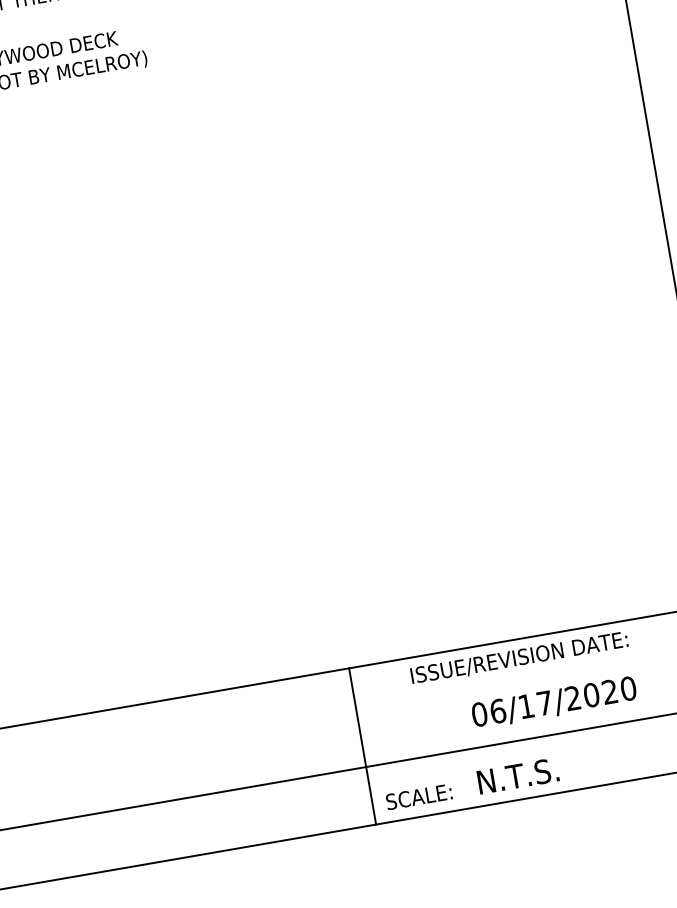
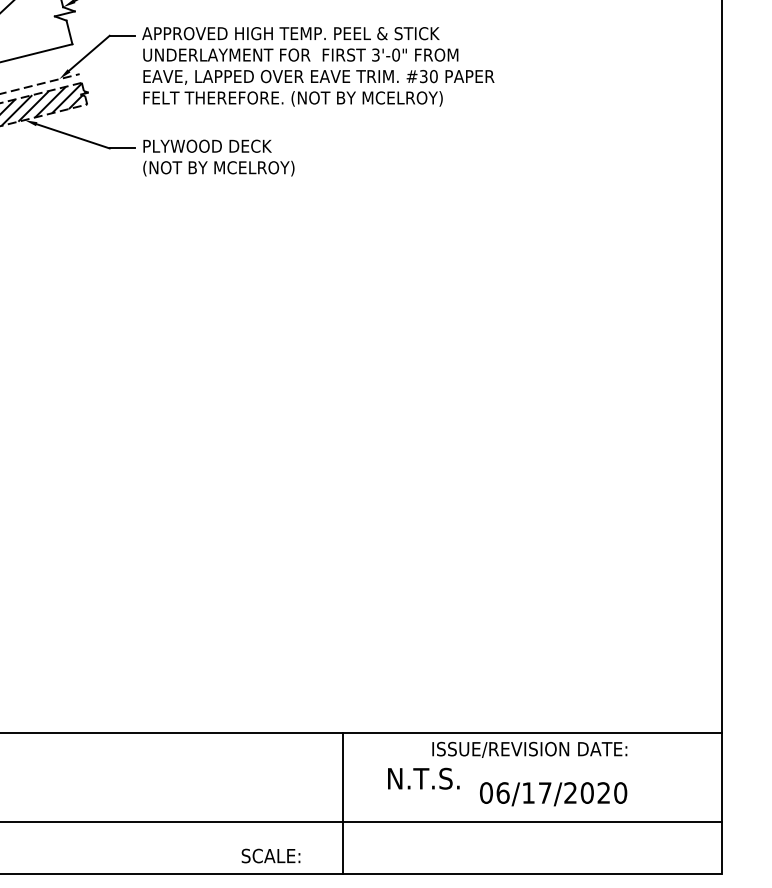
line: (362, 745) -> (343, 802), moved
text: (517, 775) -> (423, 778), moved
text: (418, 796) -> (270, 855), moved

